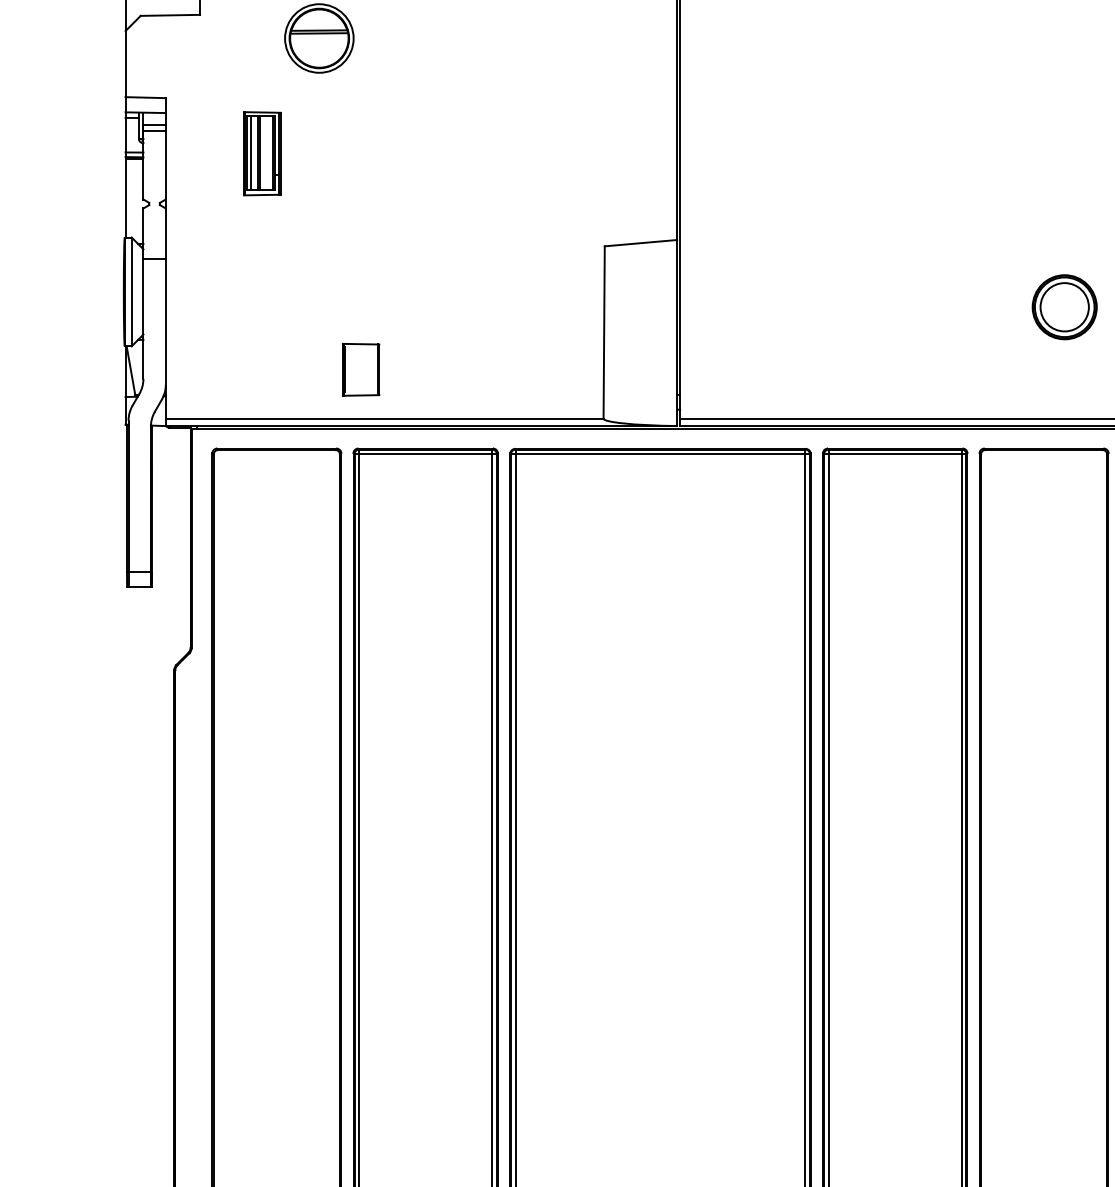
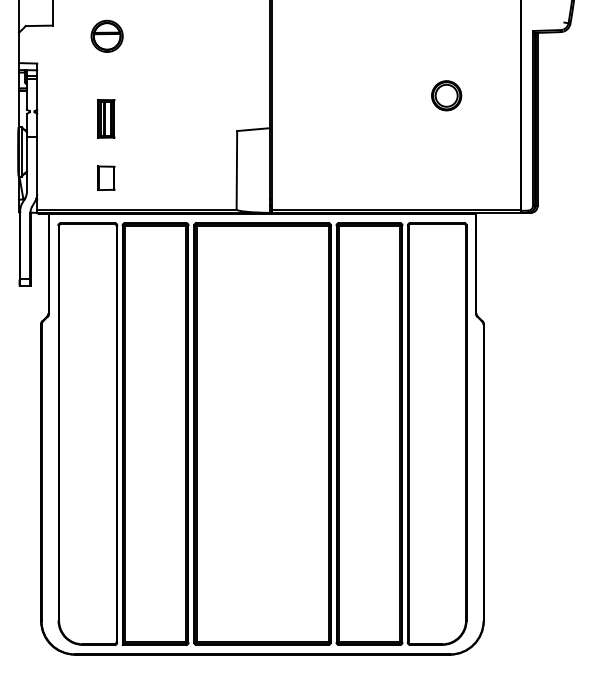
part: (262, 152) -> (106, 118), moved
part: (1064, 306) -> (446, 95), moved
part: (361, 368) -> (106, 177), moved

